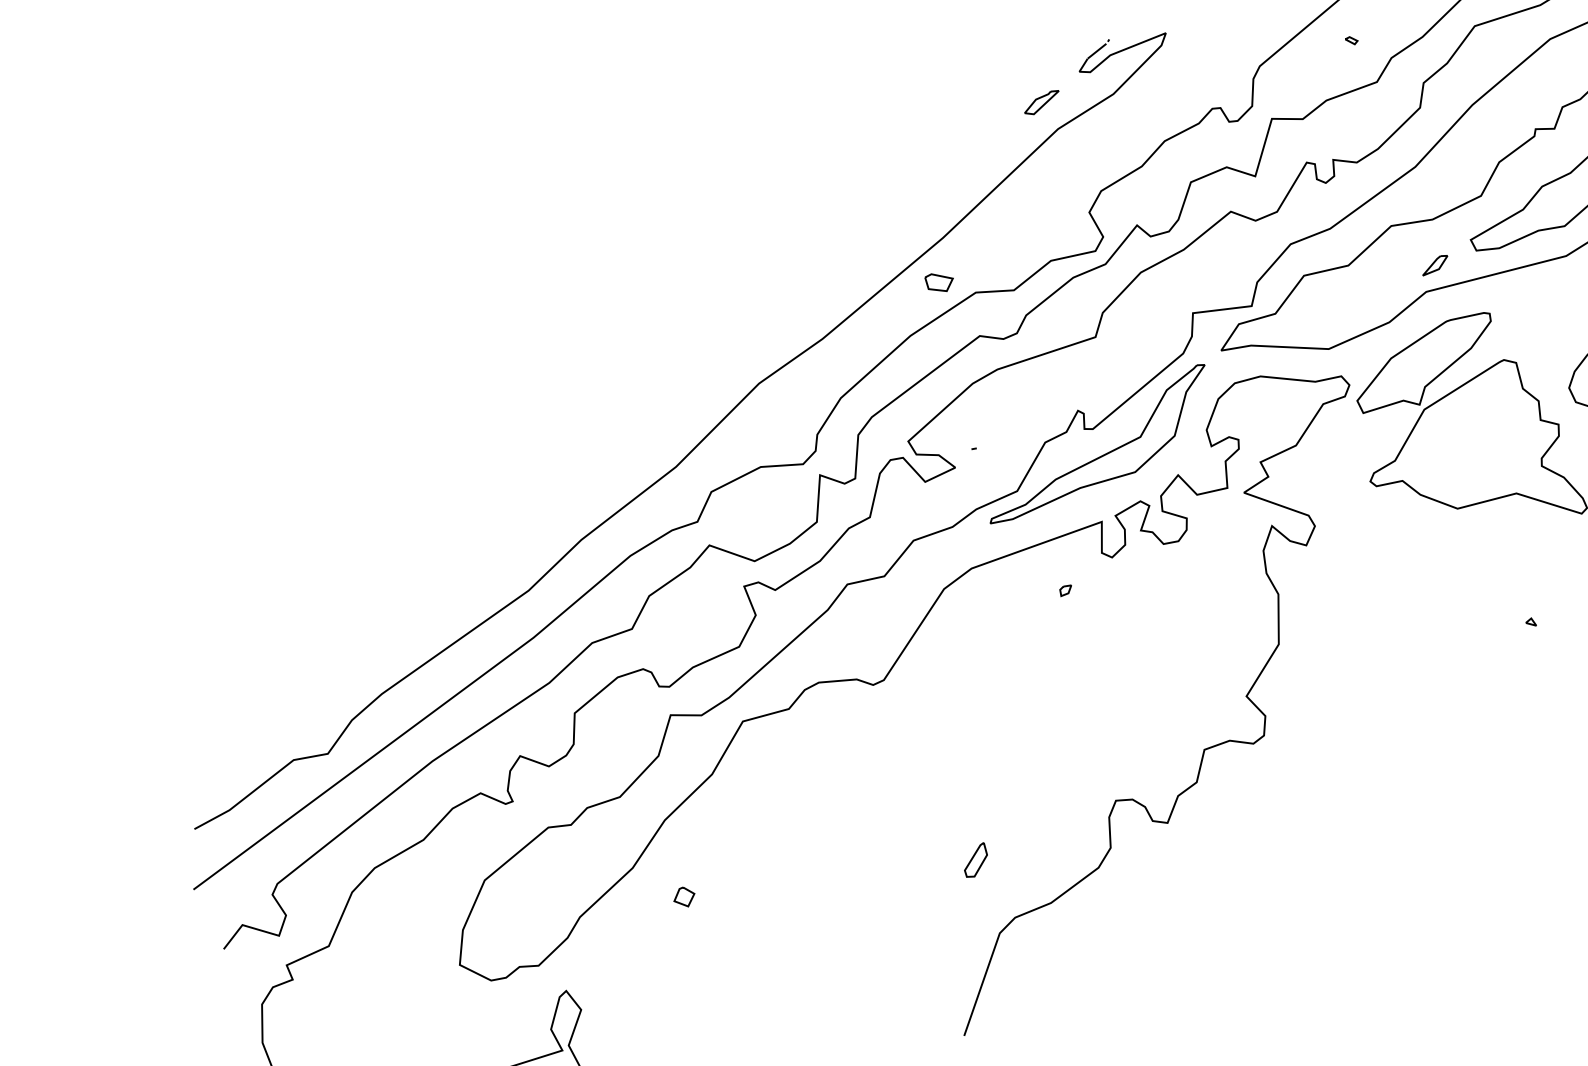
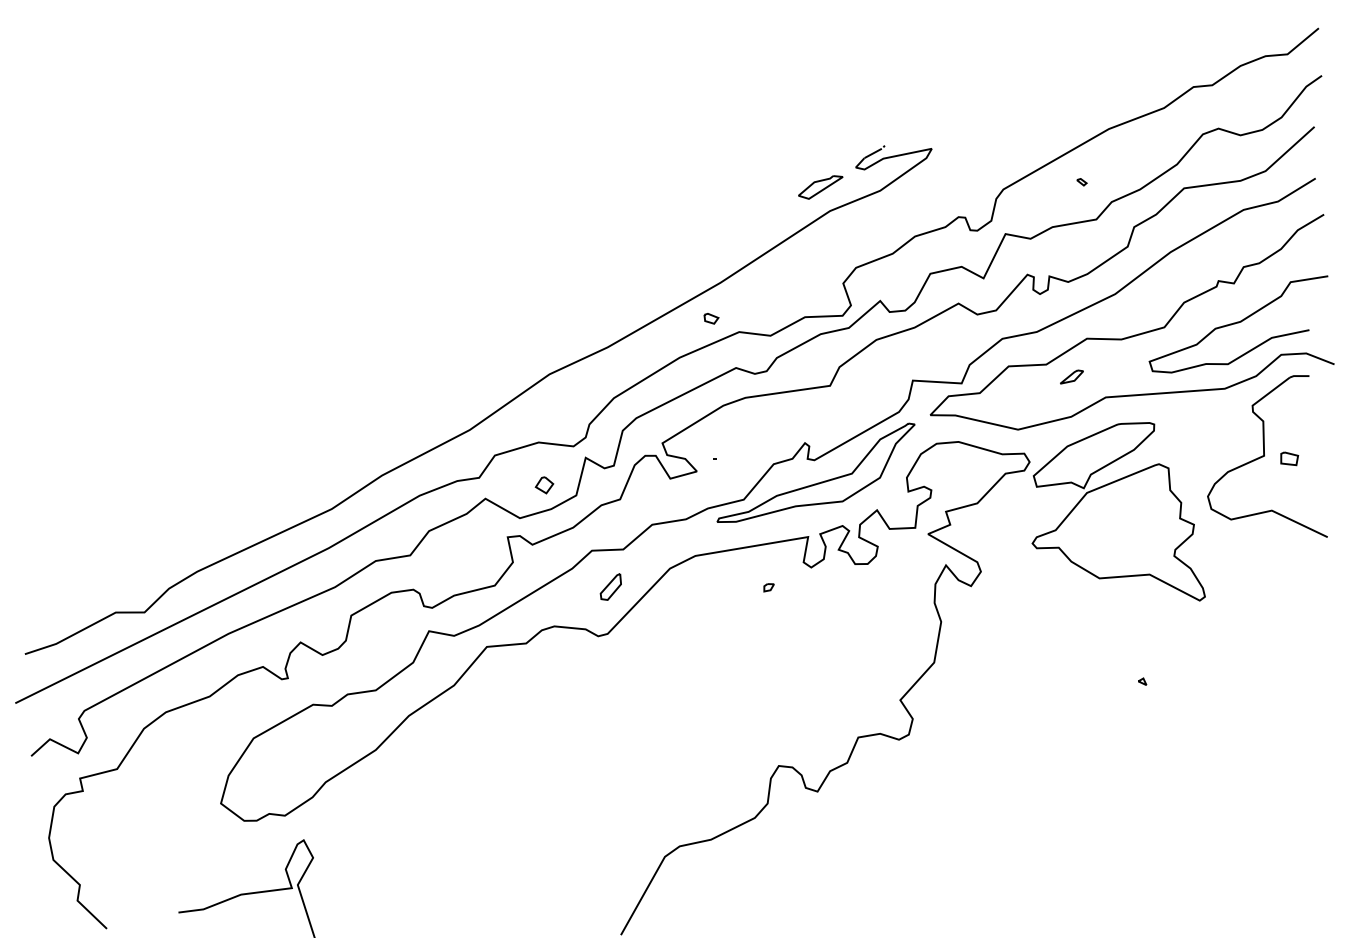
part: (1041, 103) -> (820, 187), size x1.43
part: (1434, 264) -> (1071, 376), moved
part: (939, 282) -> (711, 318), size x0.62
part: (975, 859) -> (610, 586), moved
part: (684, 897) -> (544, 485), moved

